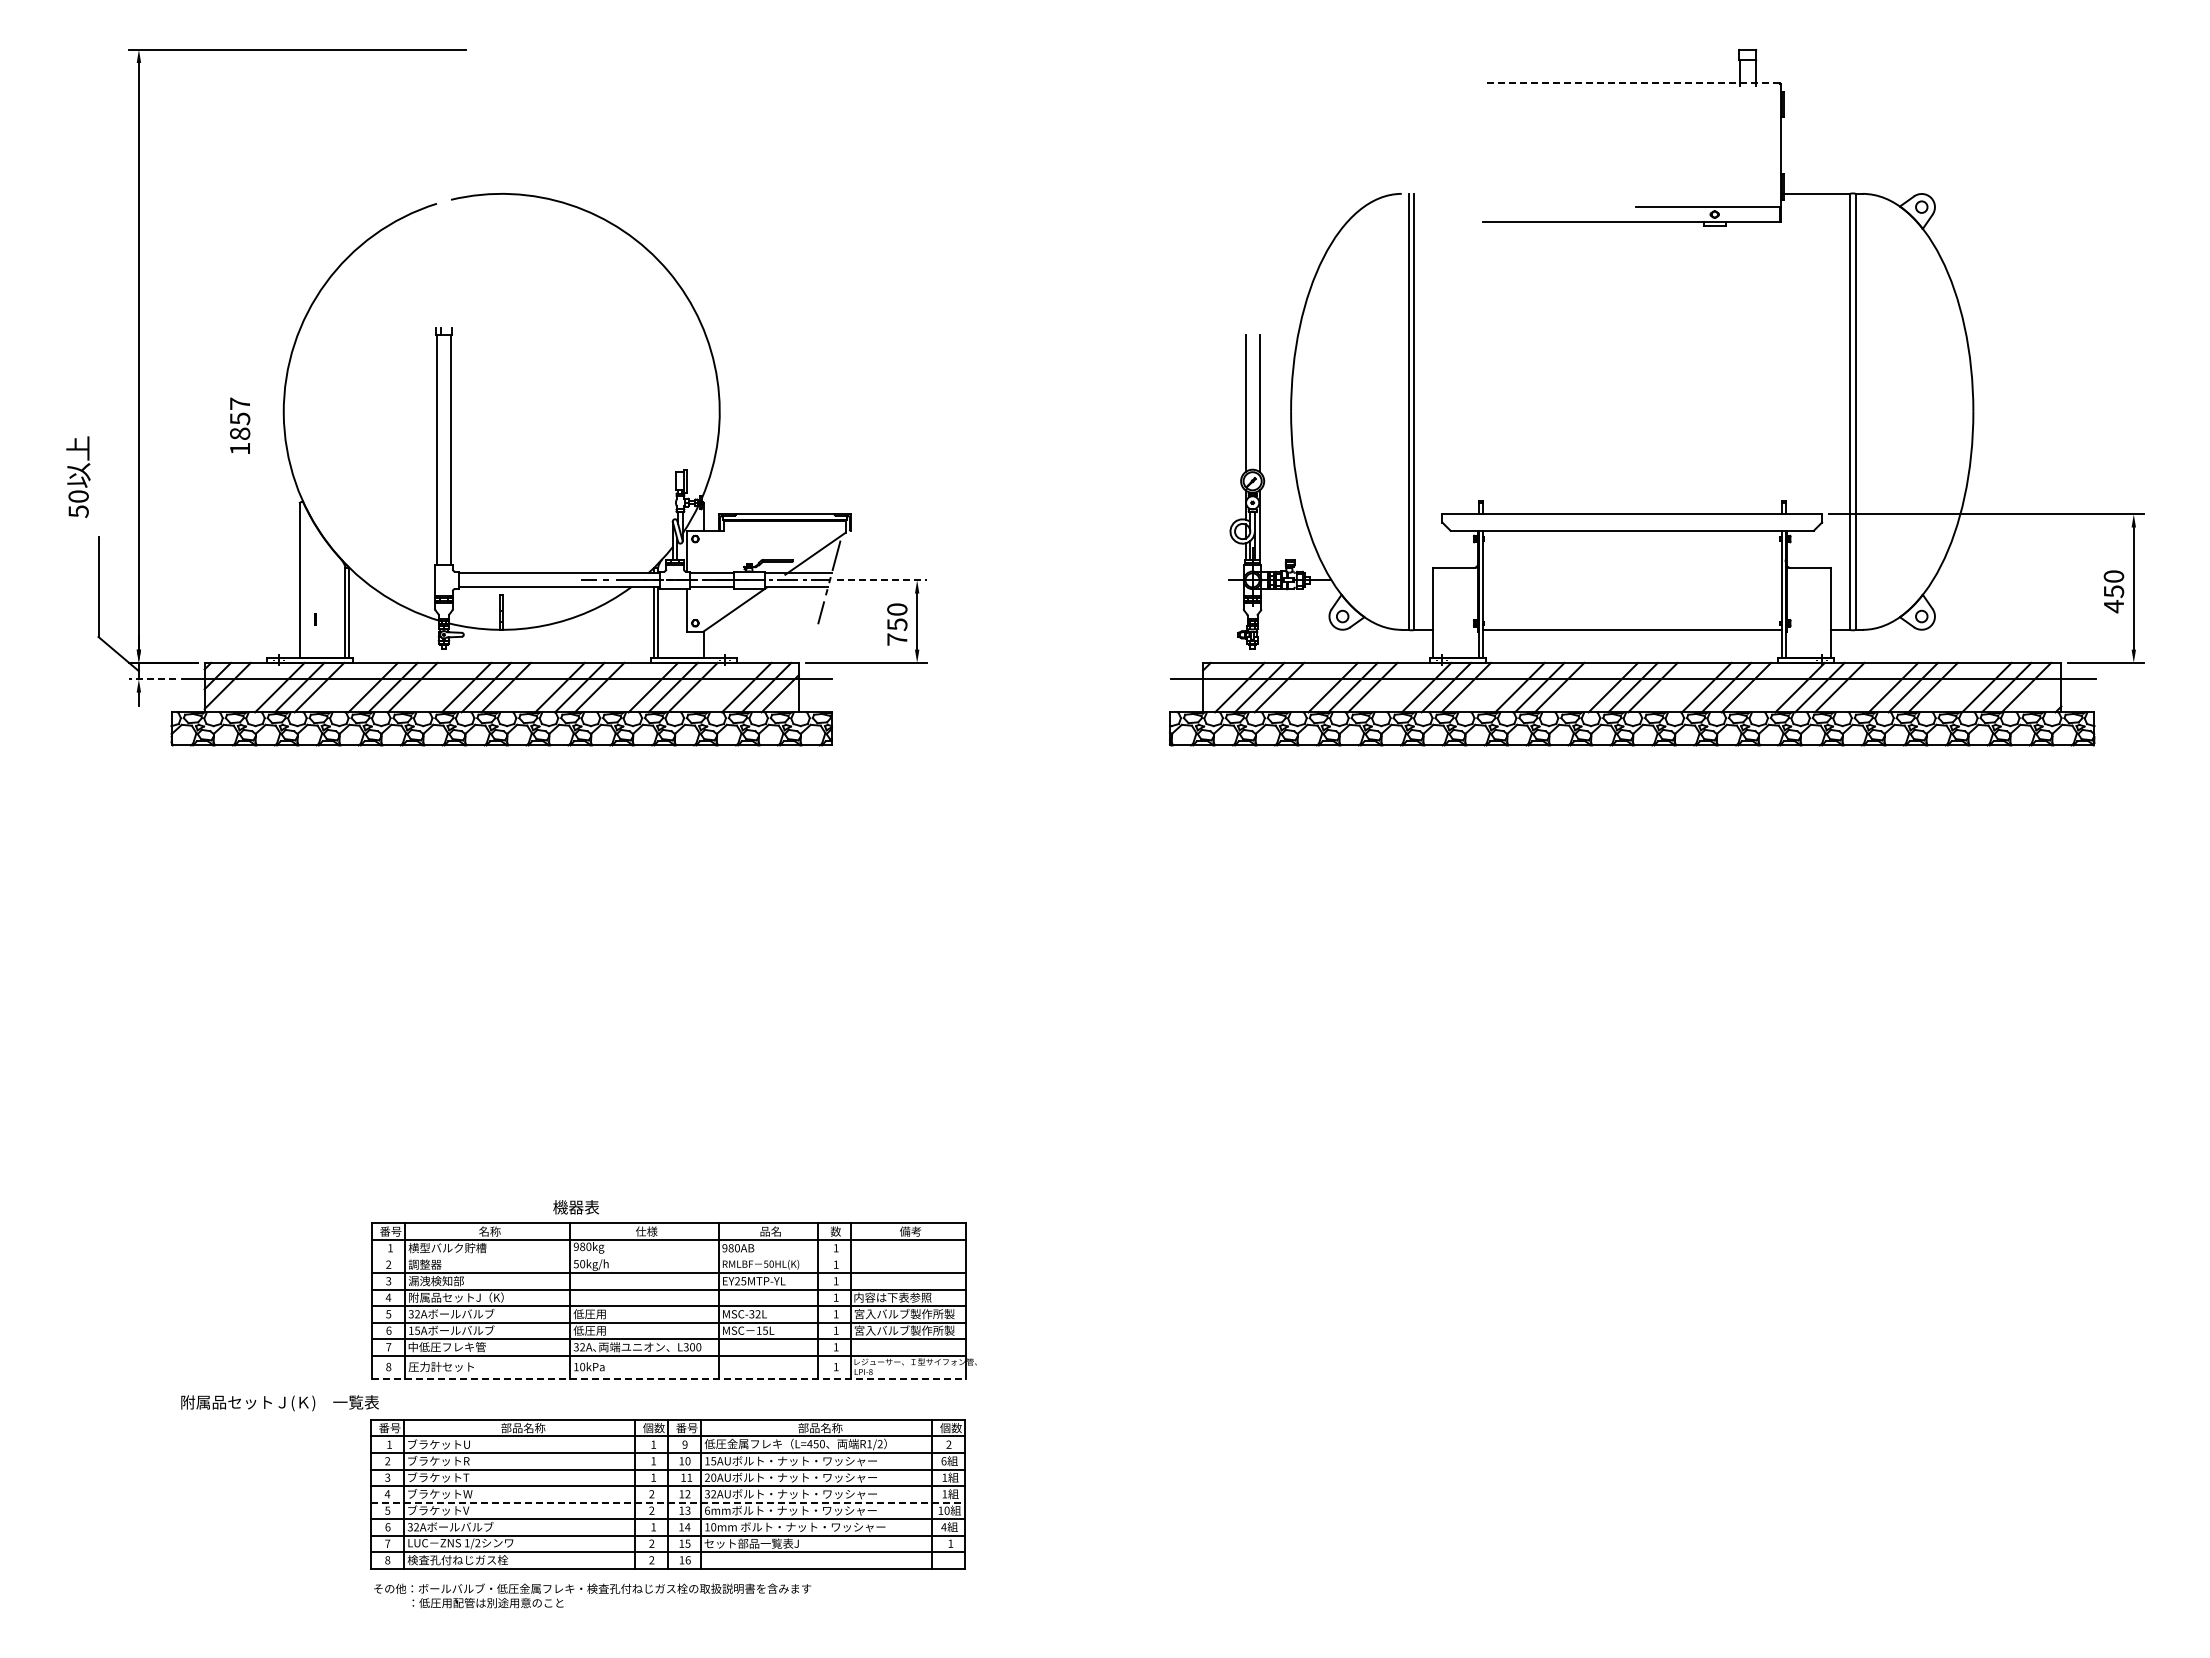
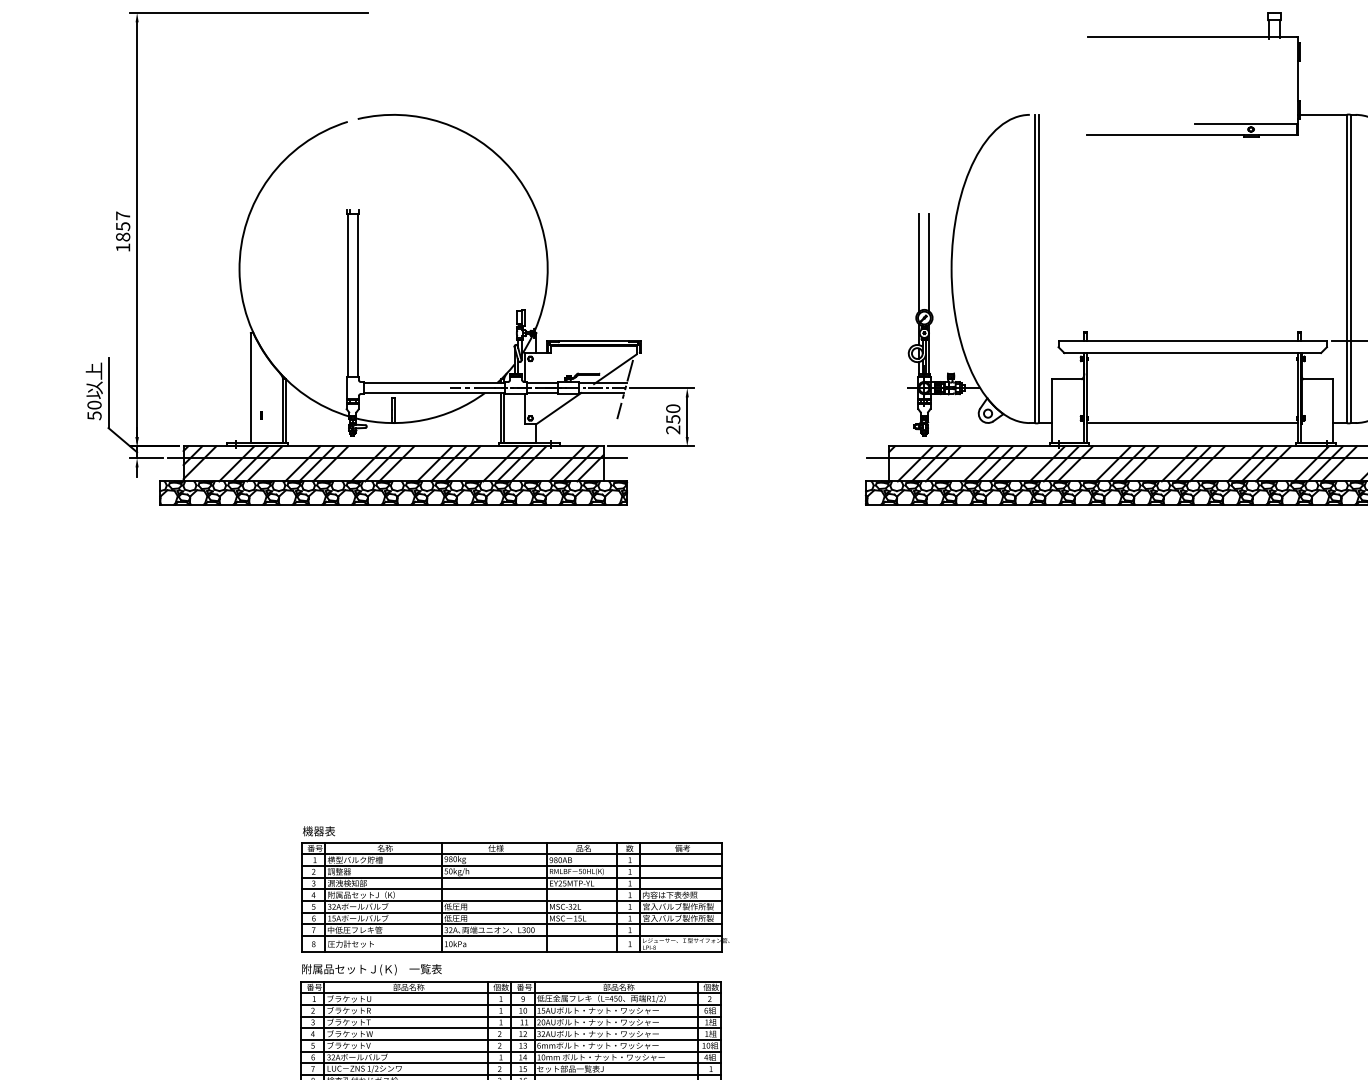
line: (1632, 83) -> (1192, 36), dashed -> solid
text: (240, 425) -> (123, 231), moved
text: (78, 476) -> (94, 391), moved
line: (882, 580) -> (662, 388), dashed -> solid
text: (897, 639) -> (673, 429), 750 -> 250
line: (151, 679) -> (146, 458), dashed -> solid
text: (576, 1207) -> (319, 831), moved
line: (668, 1256) -> (511, 866), added
line: (669, 1378) -> (512, 952), dashed -> solid
text: (279, 1403) -> (371, 969), moved
line: (668, 1502) -> (511, 1039), dashed -> solid

